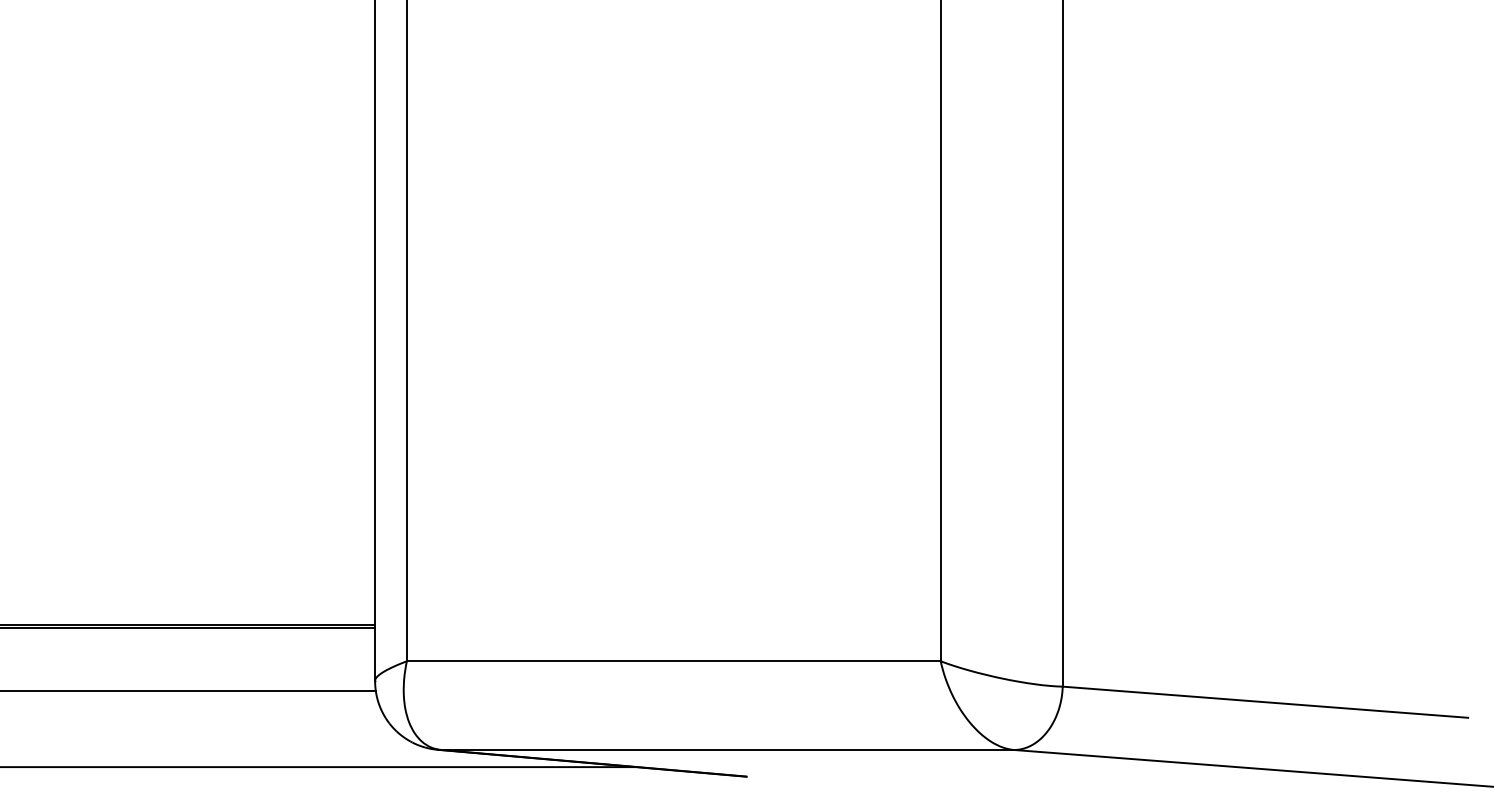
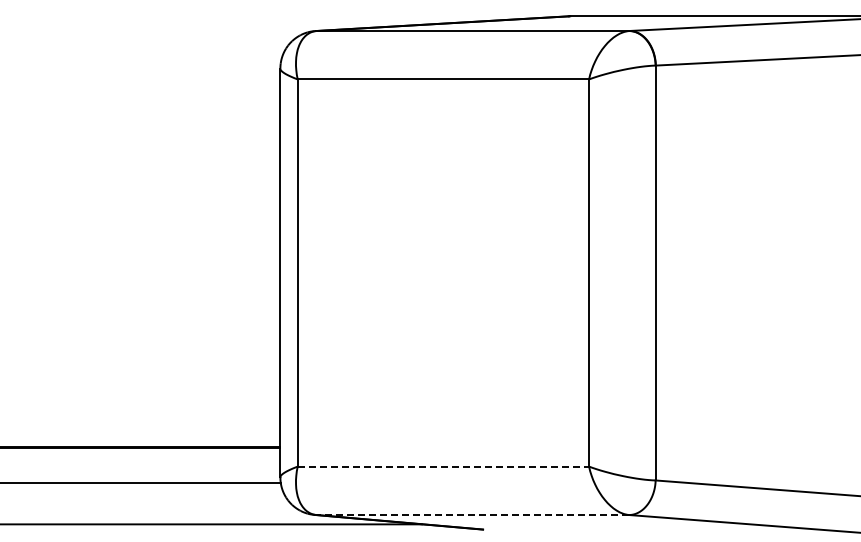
line: (673, 661) -> (443, 466), solid -> dashed
line: (727, 750) -> (472, 515), solid -> dashed

